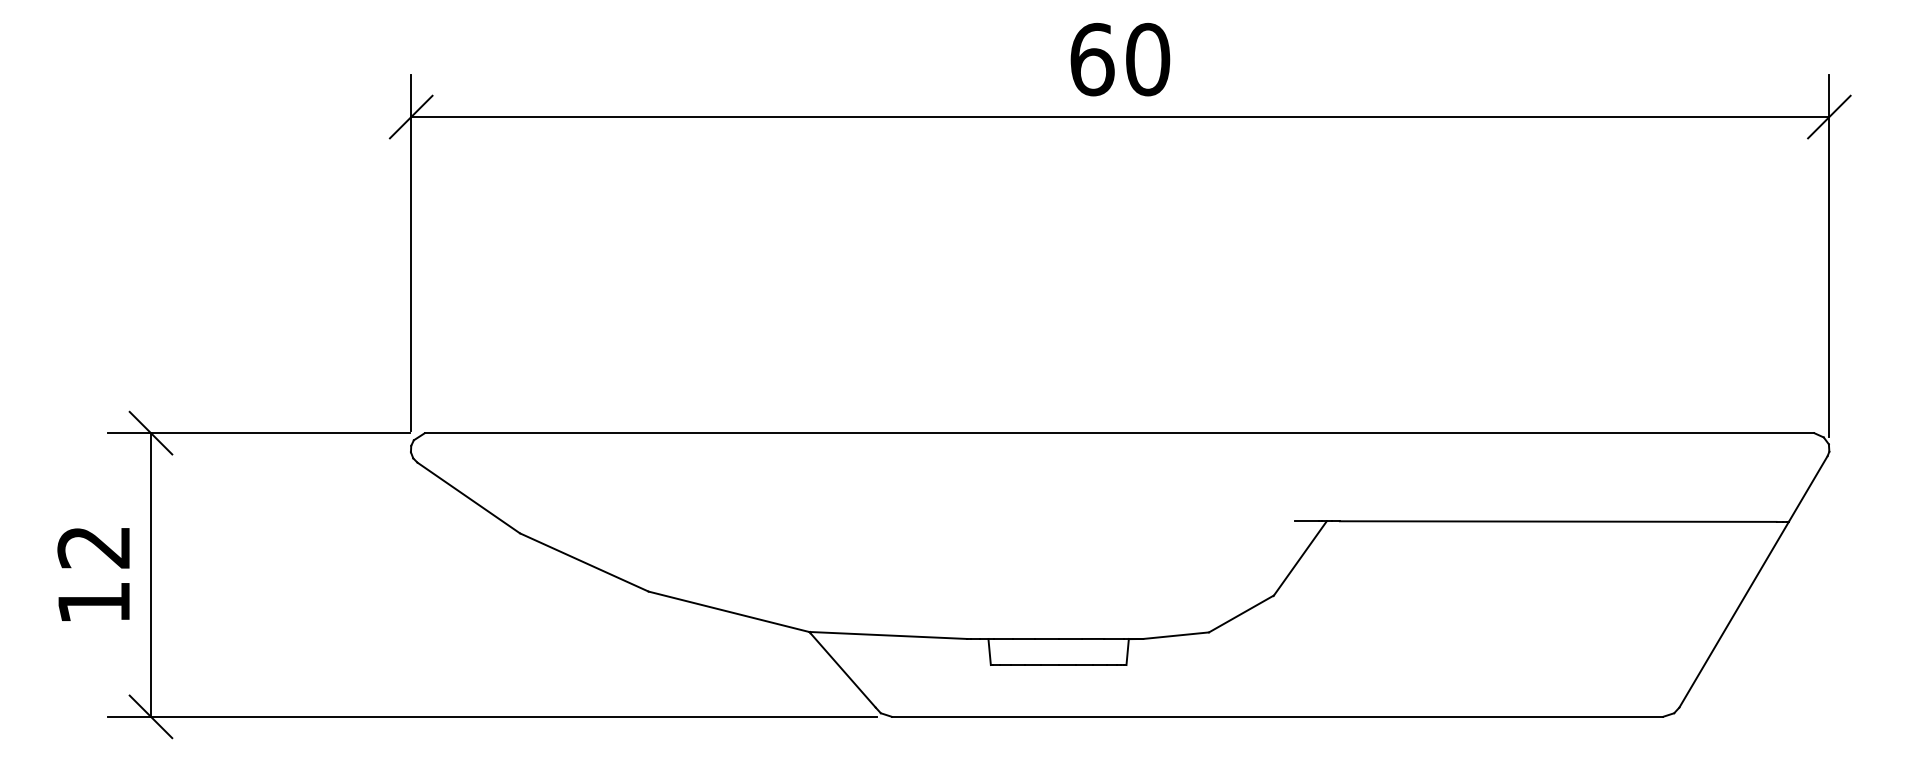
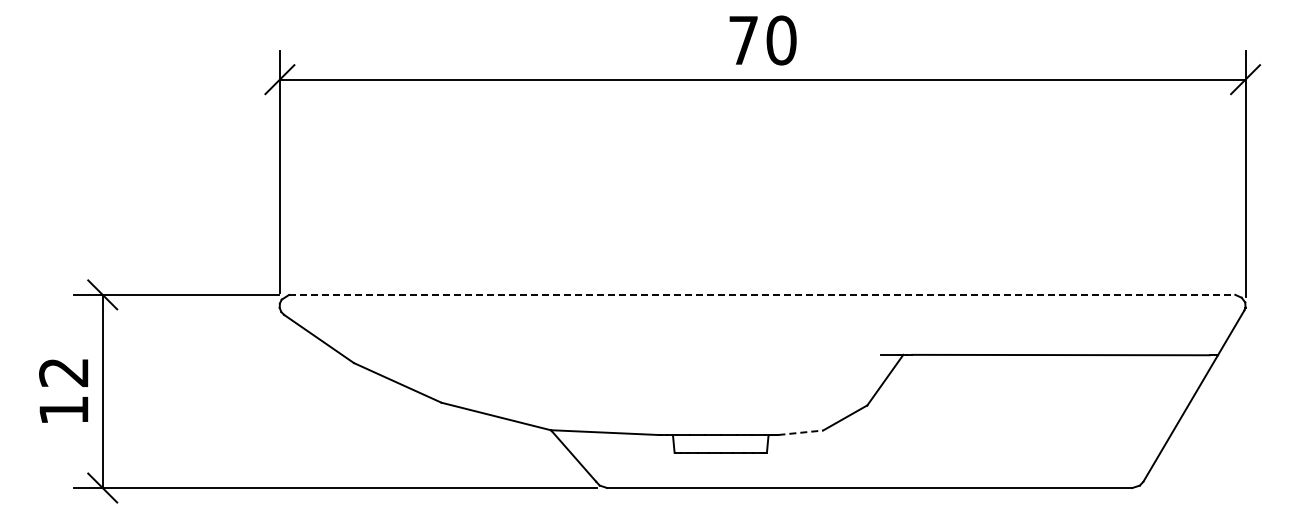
text: (1092, 59) -> (743, 40), 60 -> 70
line: (1119, 432) -> (762, 294), solid -> dashed
line: (1177, 635) -> (801, 432), solid -> dashed

